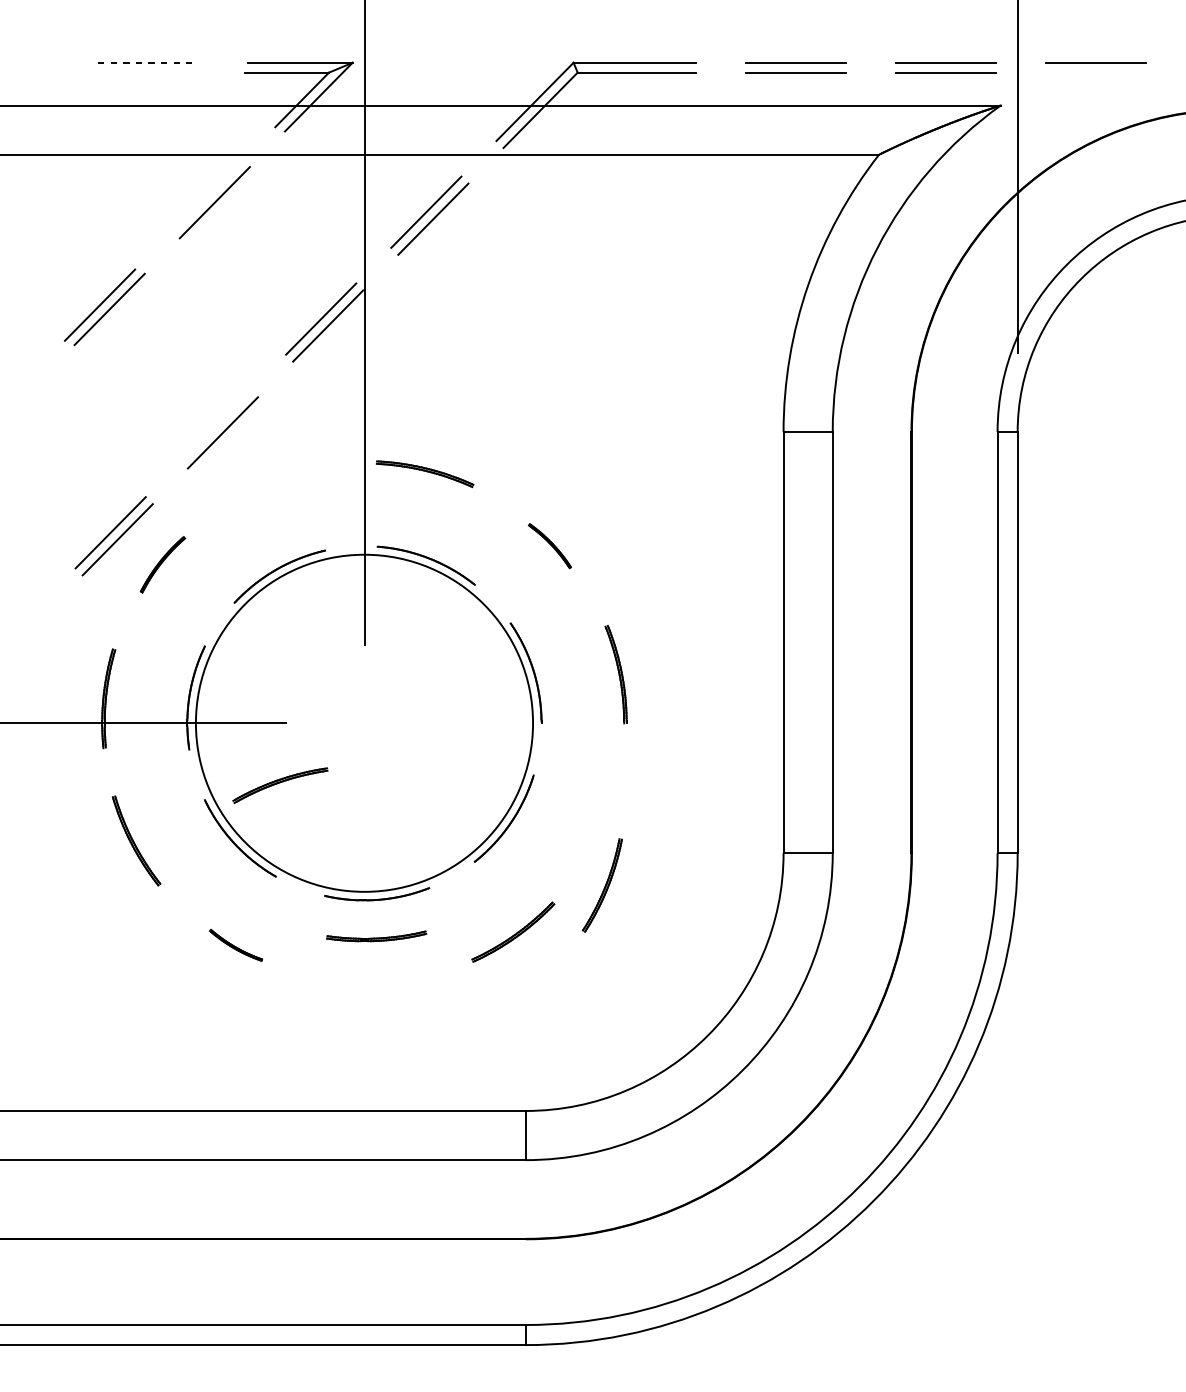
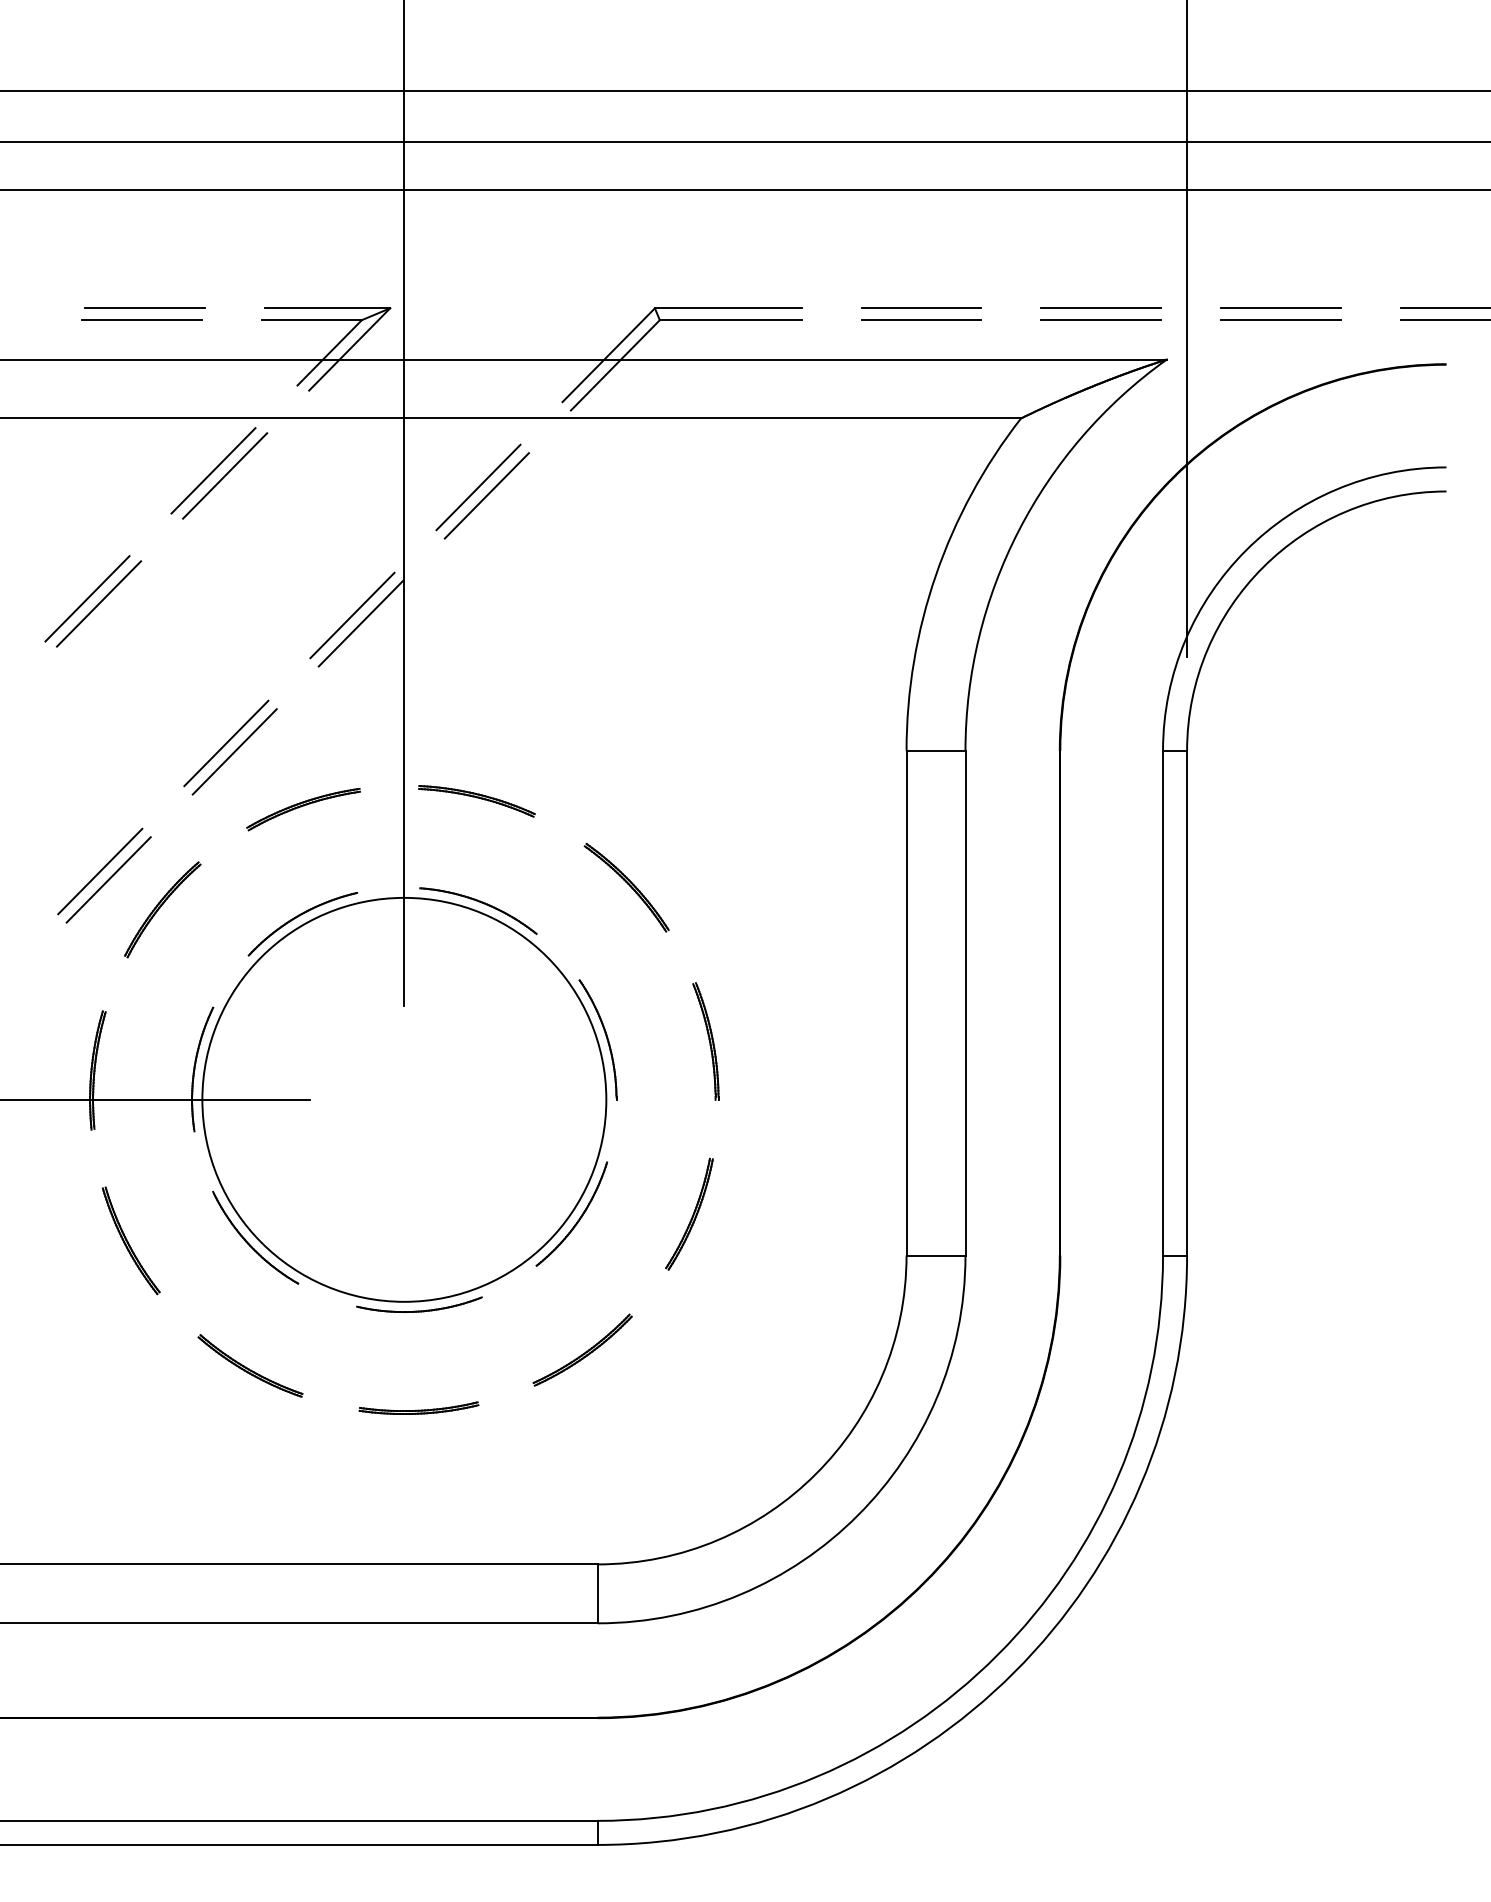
line: (147, 62) -> (144, 308), dashed -> solid
line: (145, 72) -> (141, 320), added
line: (1095, 72) -> (1280, 320), added
line: (205, 198) -> (213, 470), added
line: (216, 425) -> (226, 743), added
part: (549, 546) -> (626, 887), size x1.67
part: (162, 564) -> (162, 909), size x1.43
part: (280, 785) -> (303, 809), moved
part: (602, 884) -> (689, 1213), moved
part: (376, 935) -> (418, 1407), moved
part: (236, 944) -> (250, 1365), size x1.67

